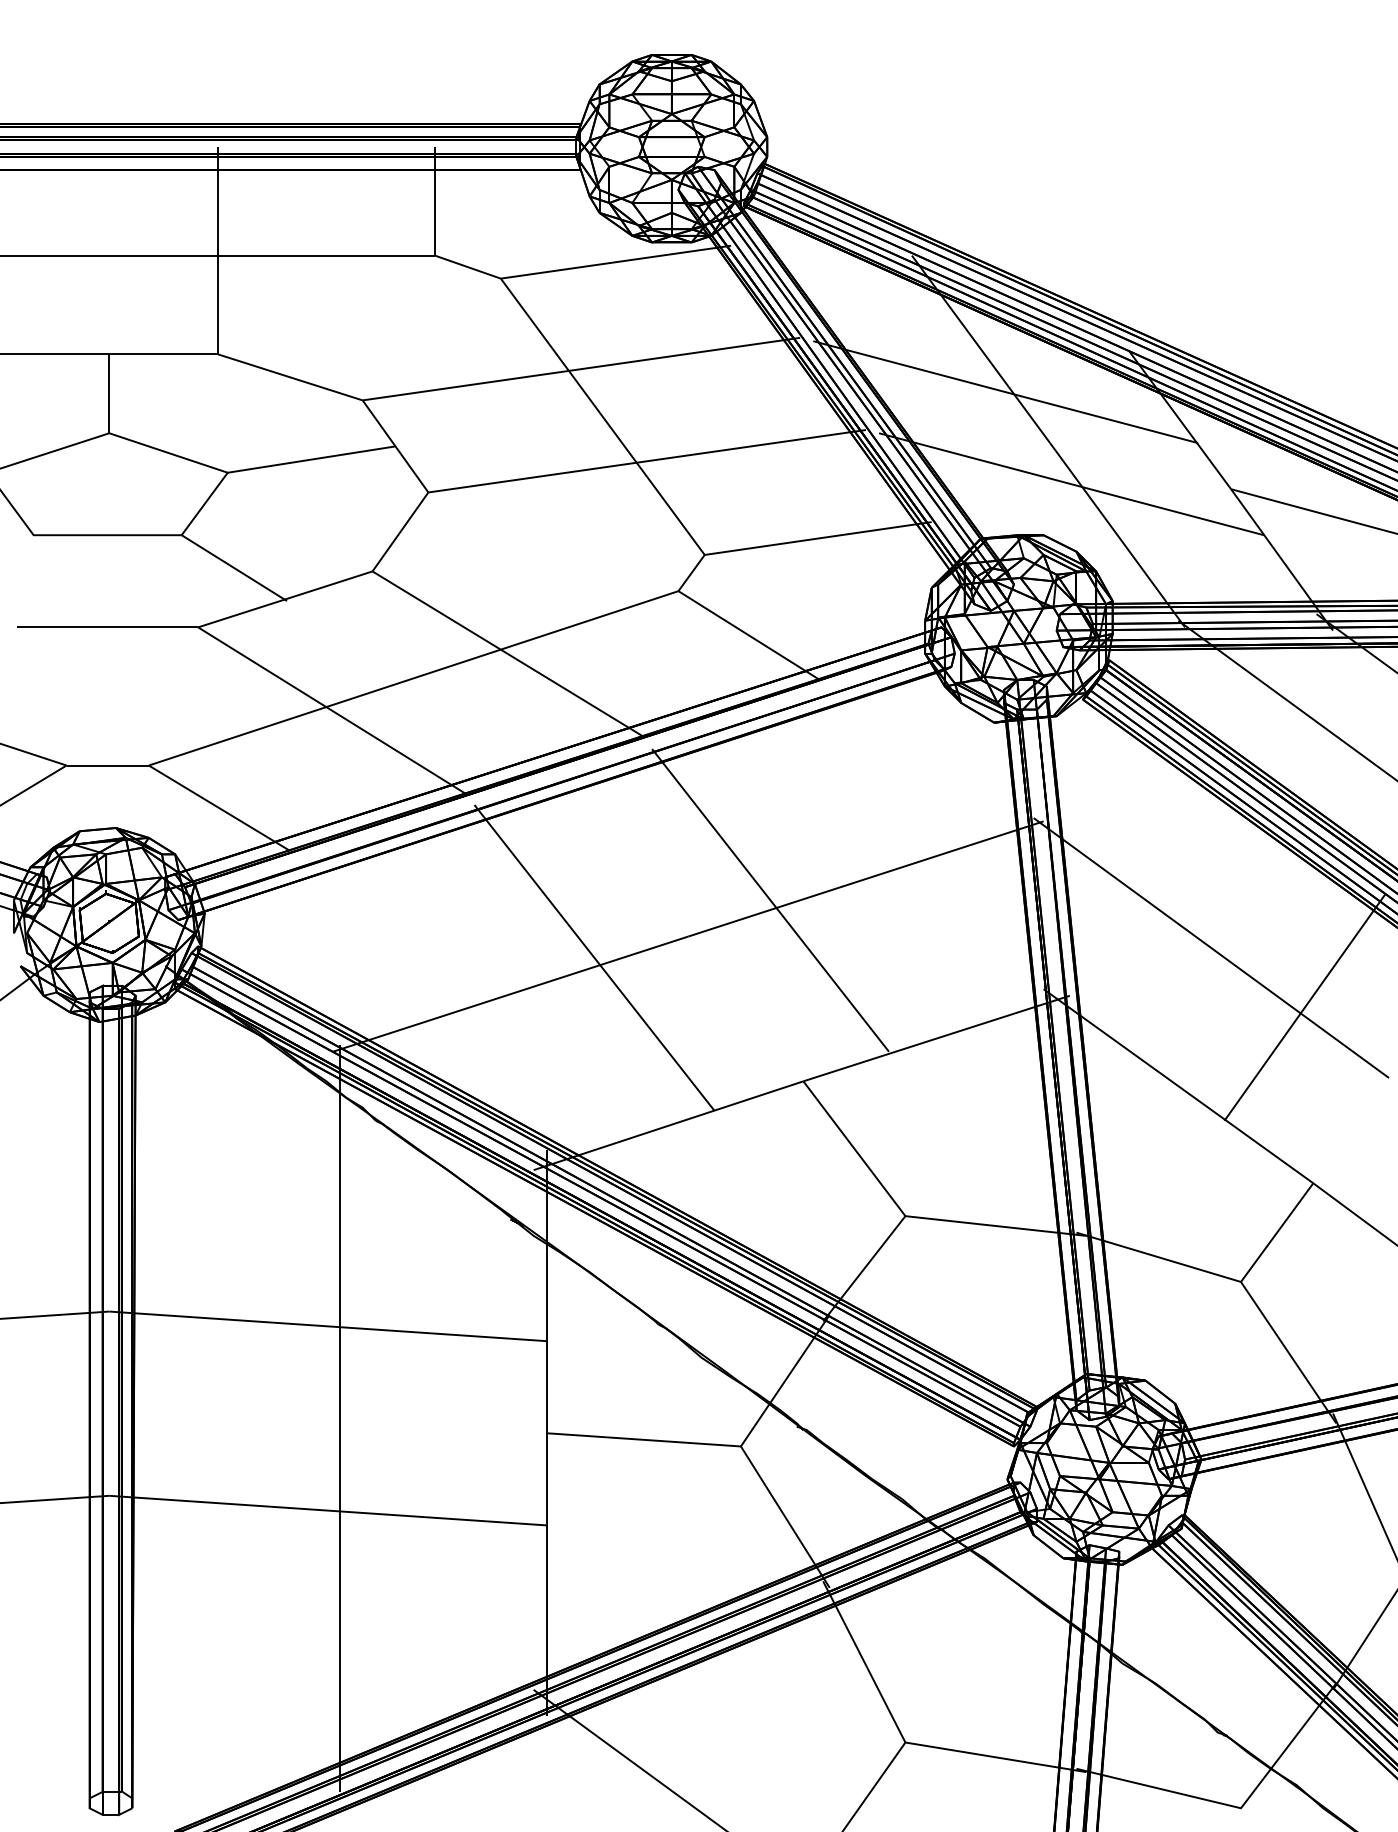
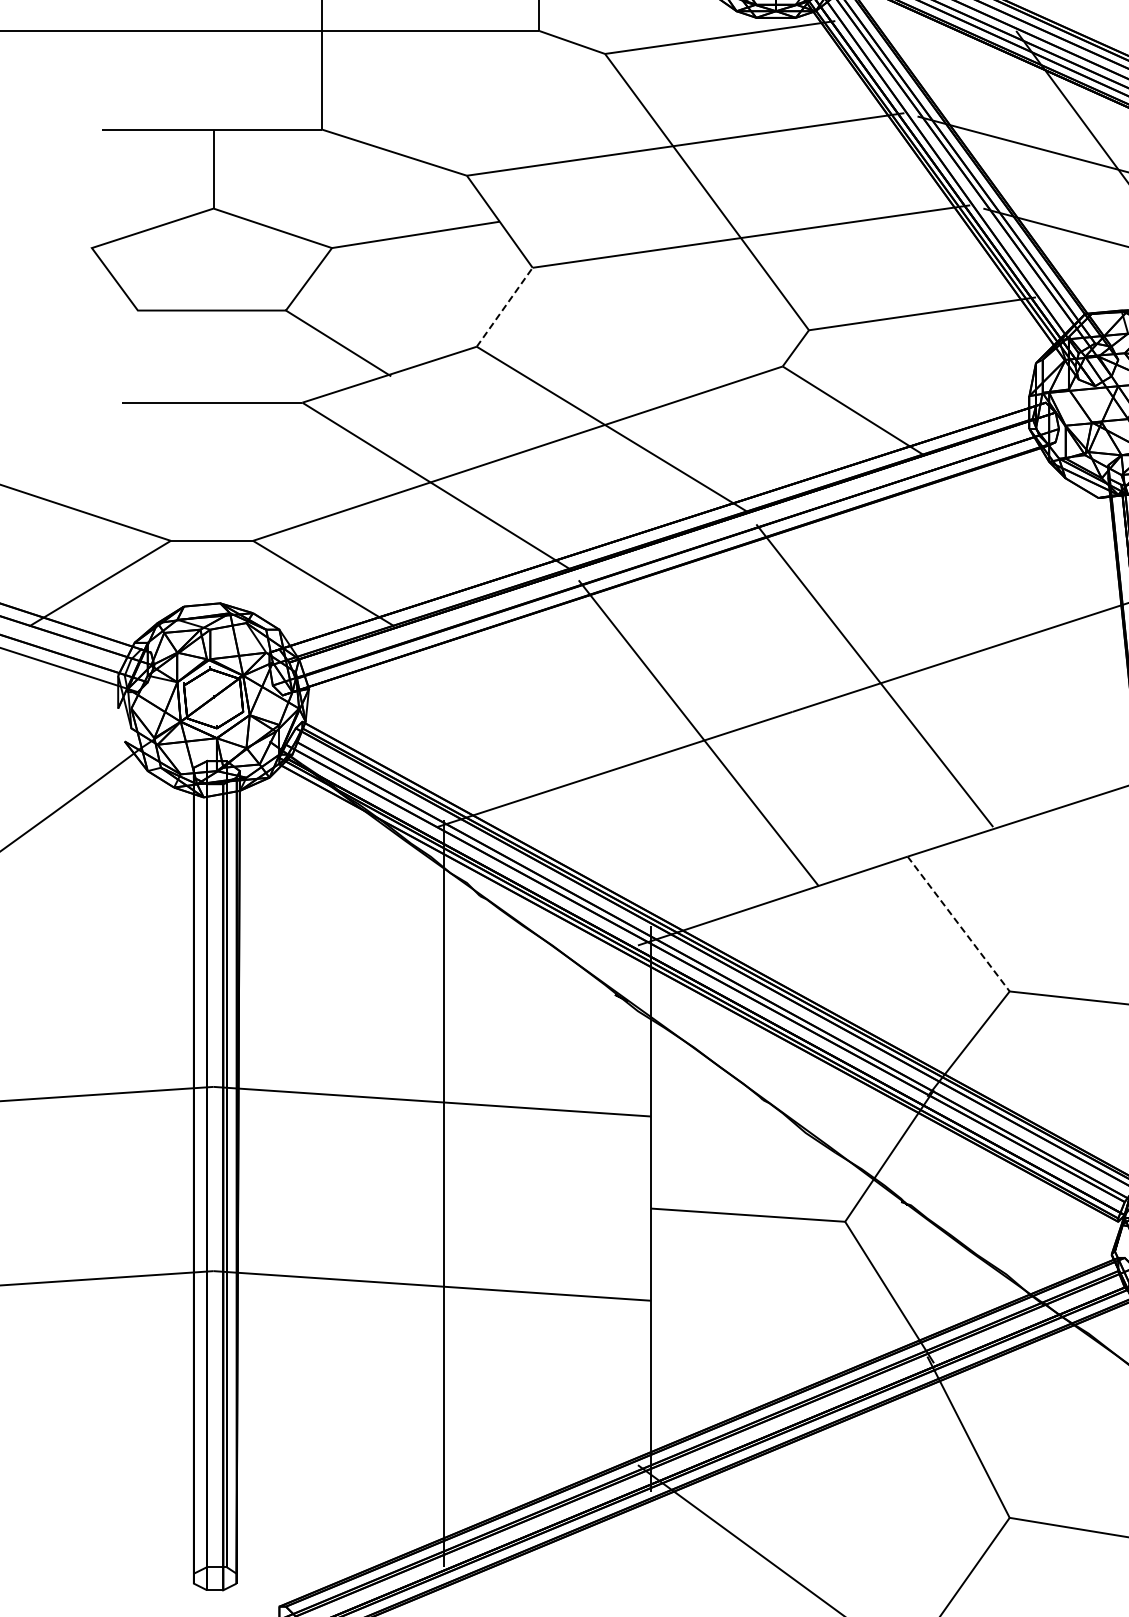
line: (400, 531) -> (504, 306), solid -> dashed
line: (854, 1148) -> (958, 923), solid -> dashed

